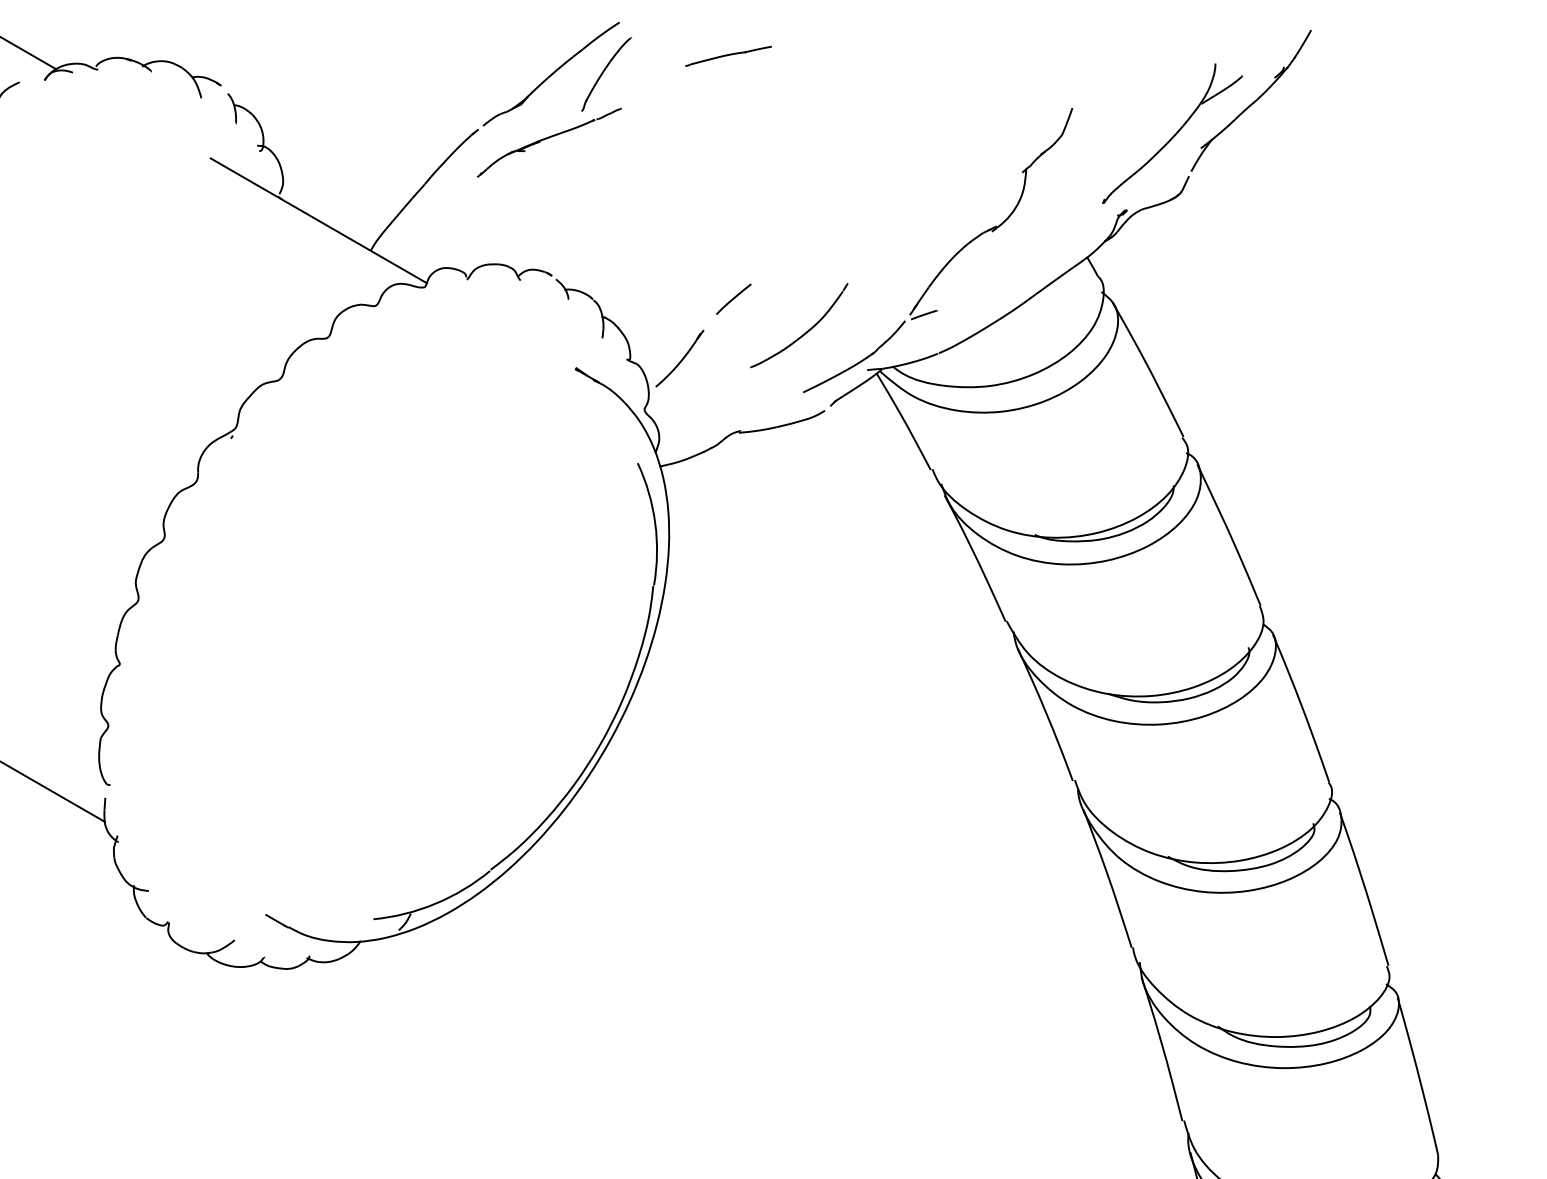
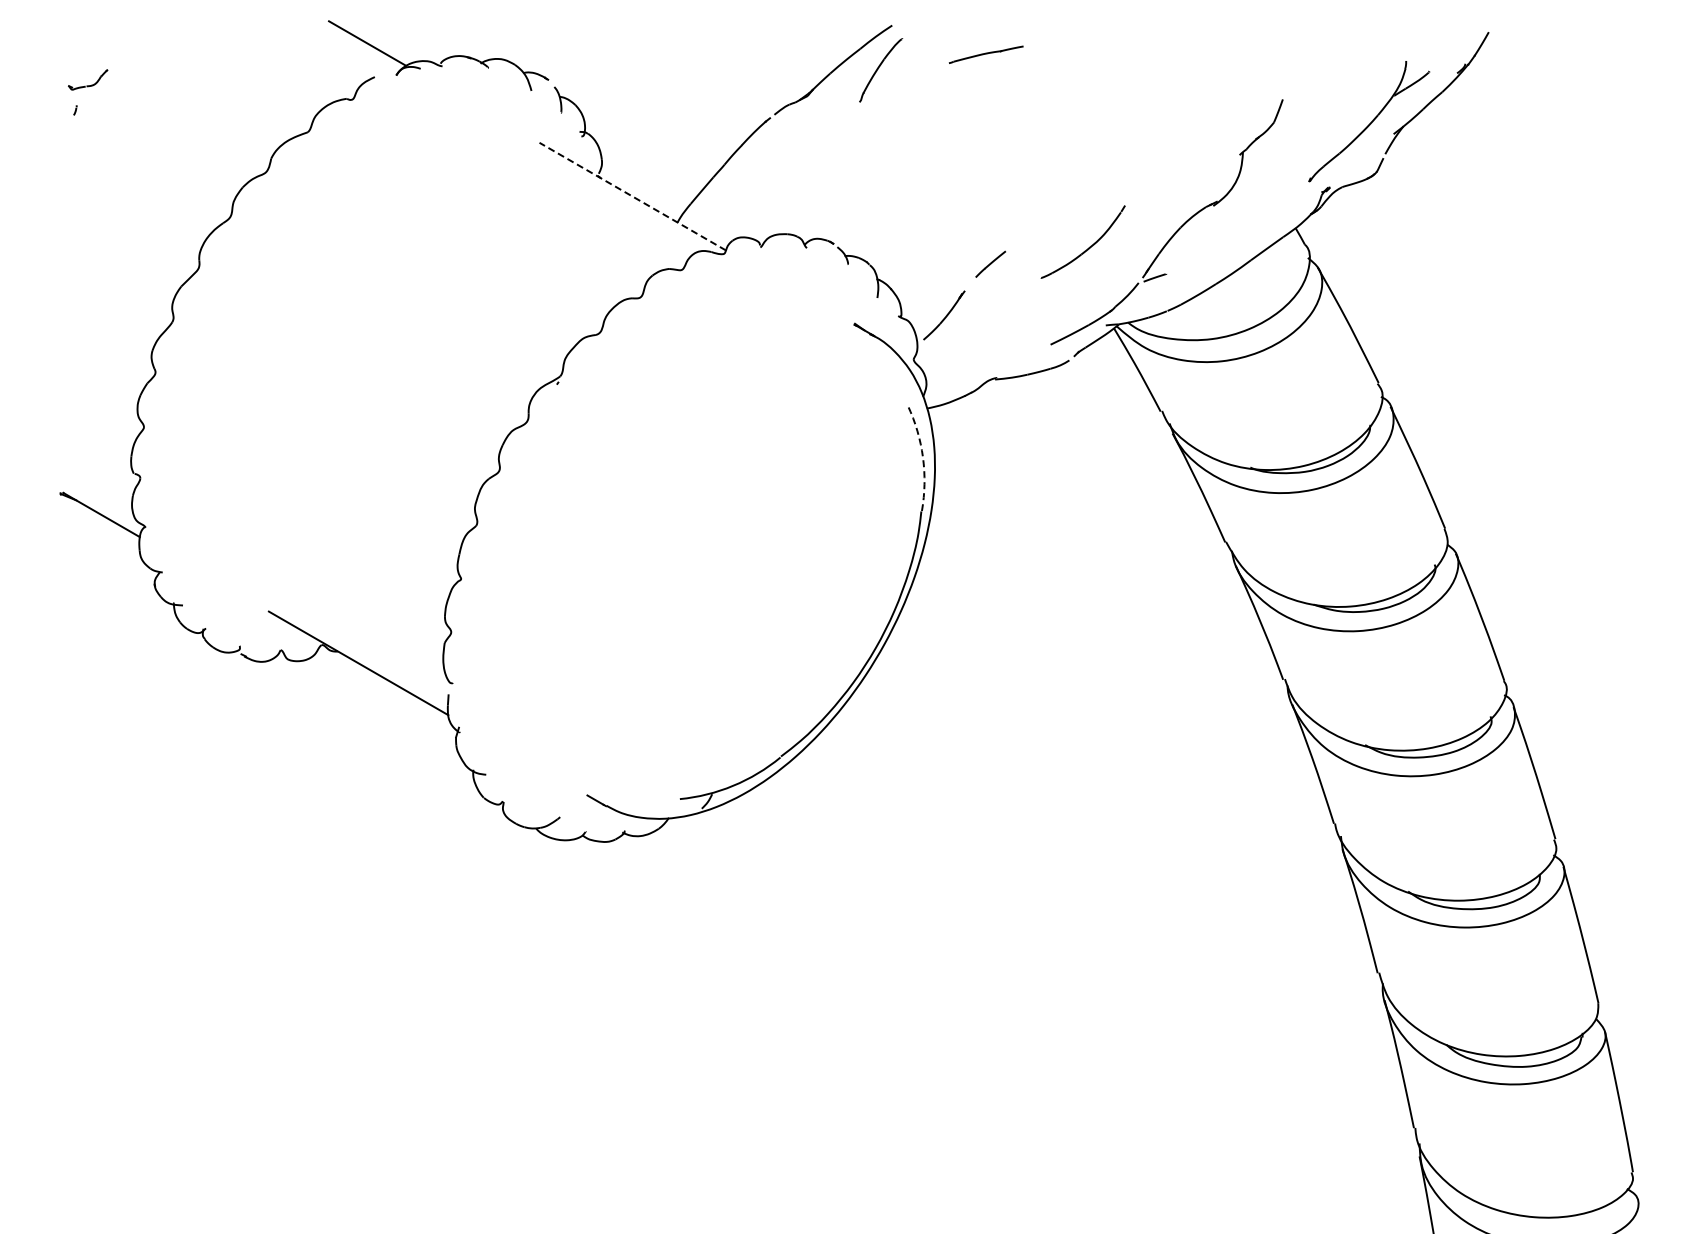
part: (549, 142) -> (831, 129), removed
line: (318, 220) -> (632, 196), solid -> dashed
part: (805, 331) -> (1088, 247), moved
arc: (654, 523) -> (922, 457), solid -> dashed

